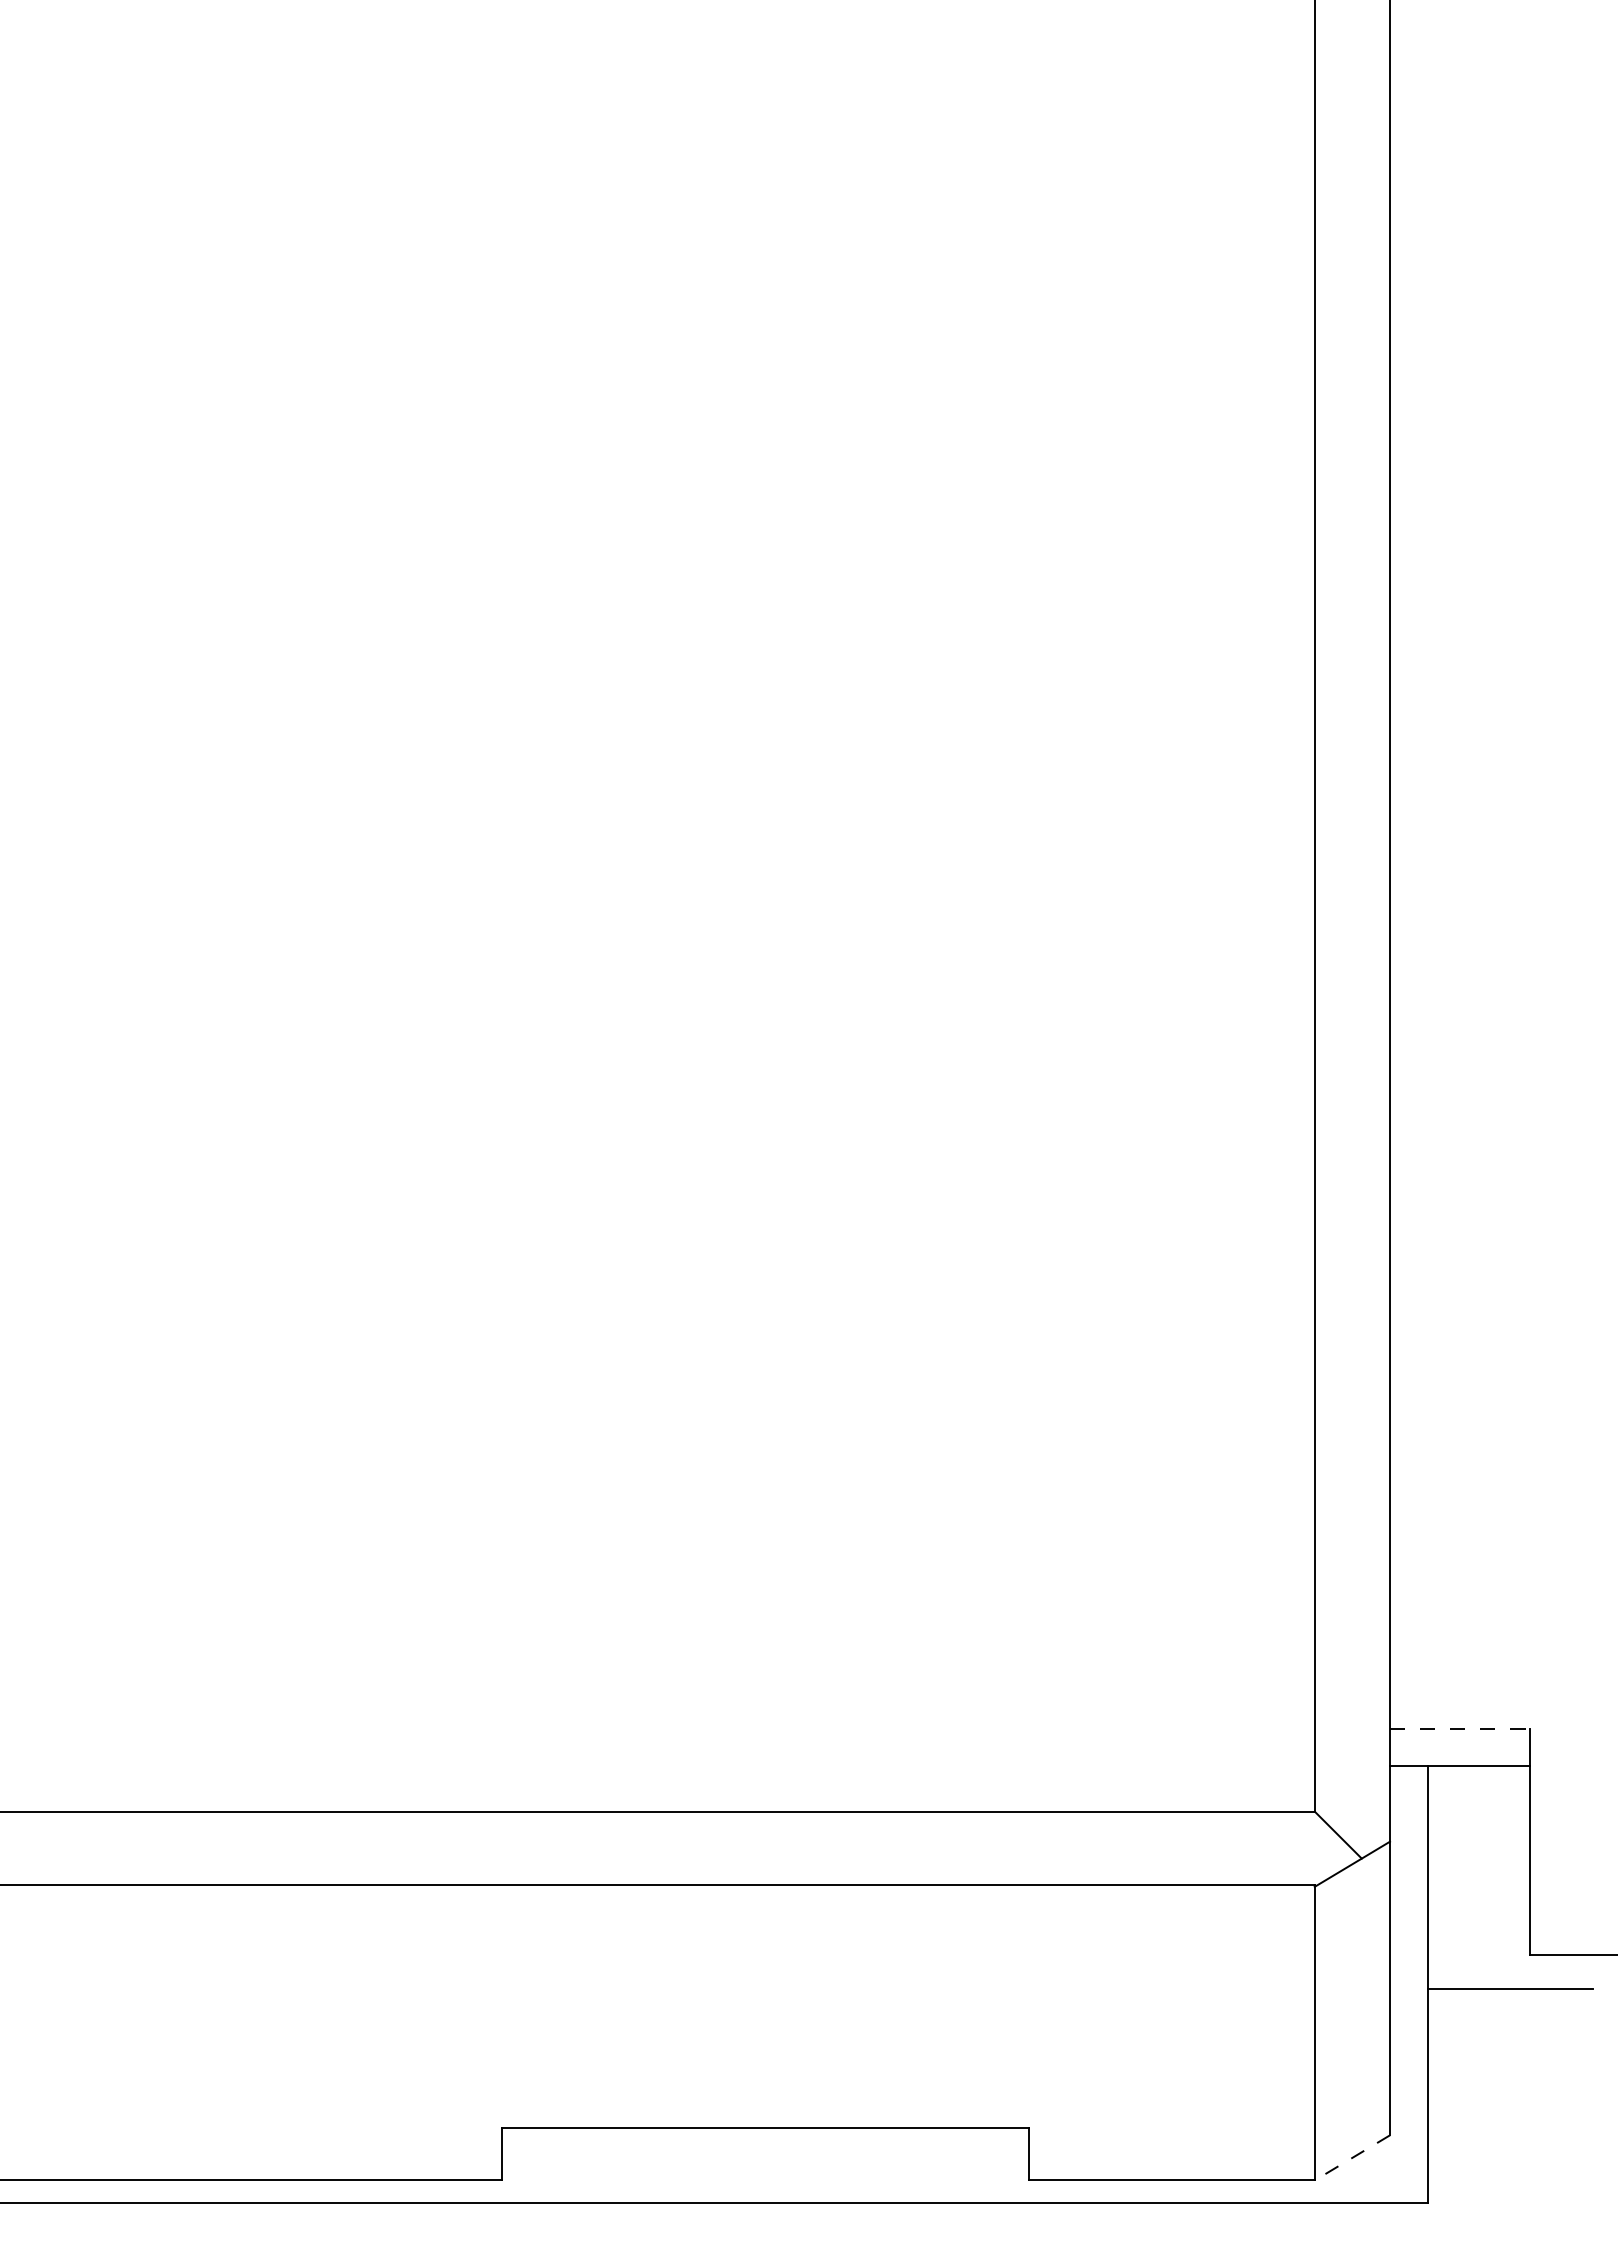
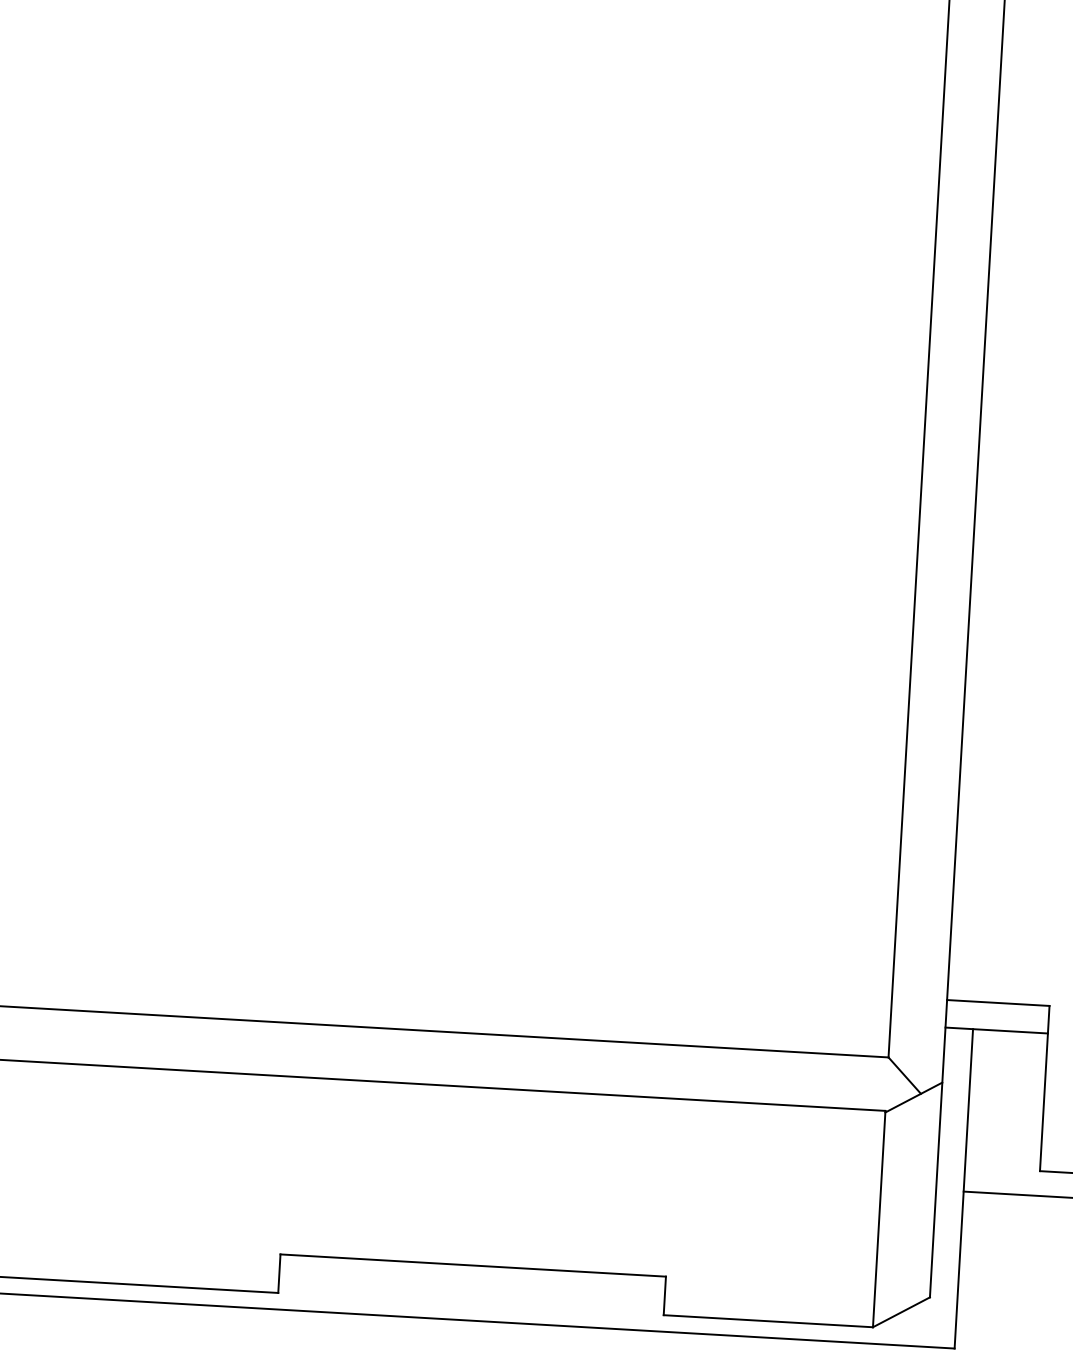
line: (1460, 1728) -> (998, 1002), dashed -> solid
line: (1352, 2157) -> (901, 1312), dashed -> solid

